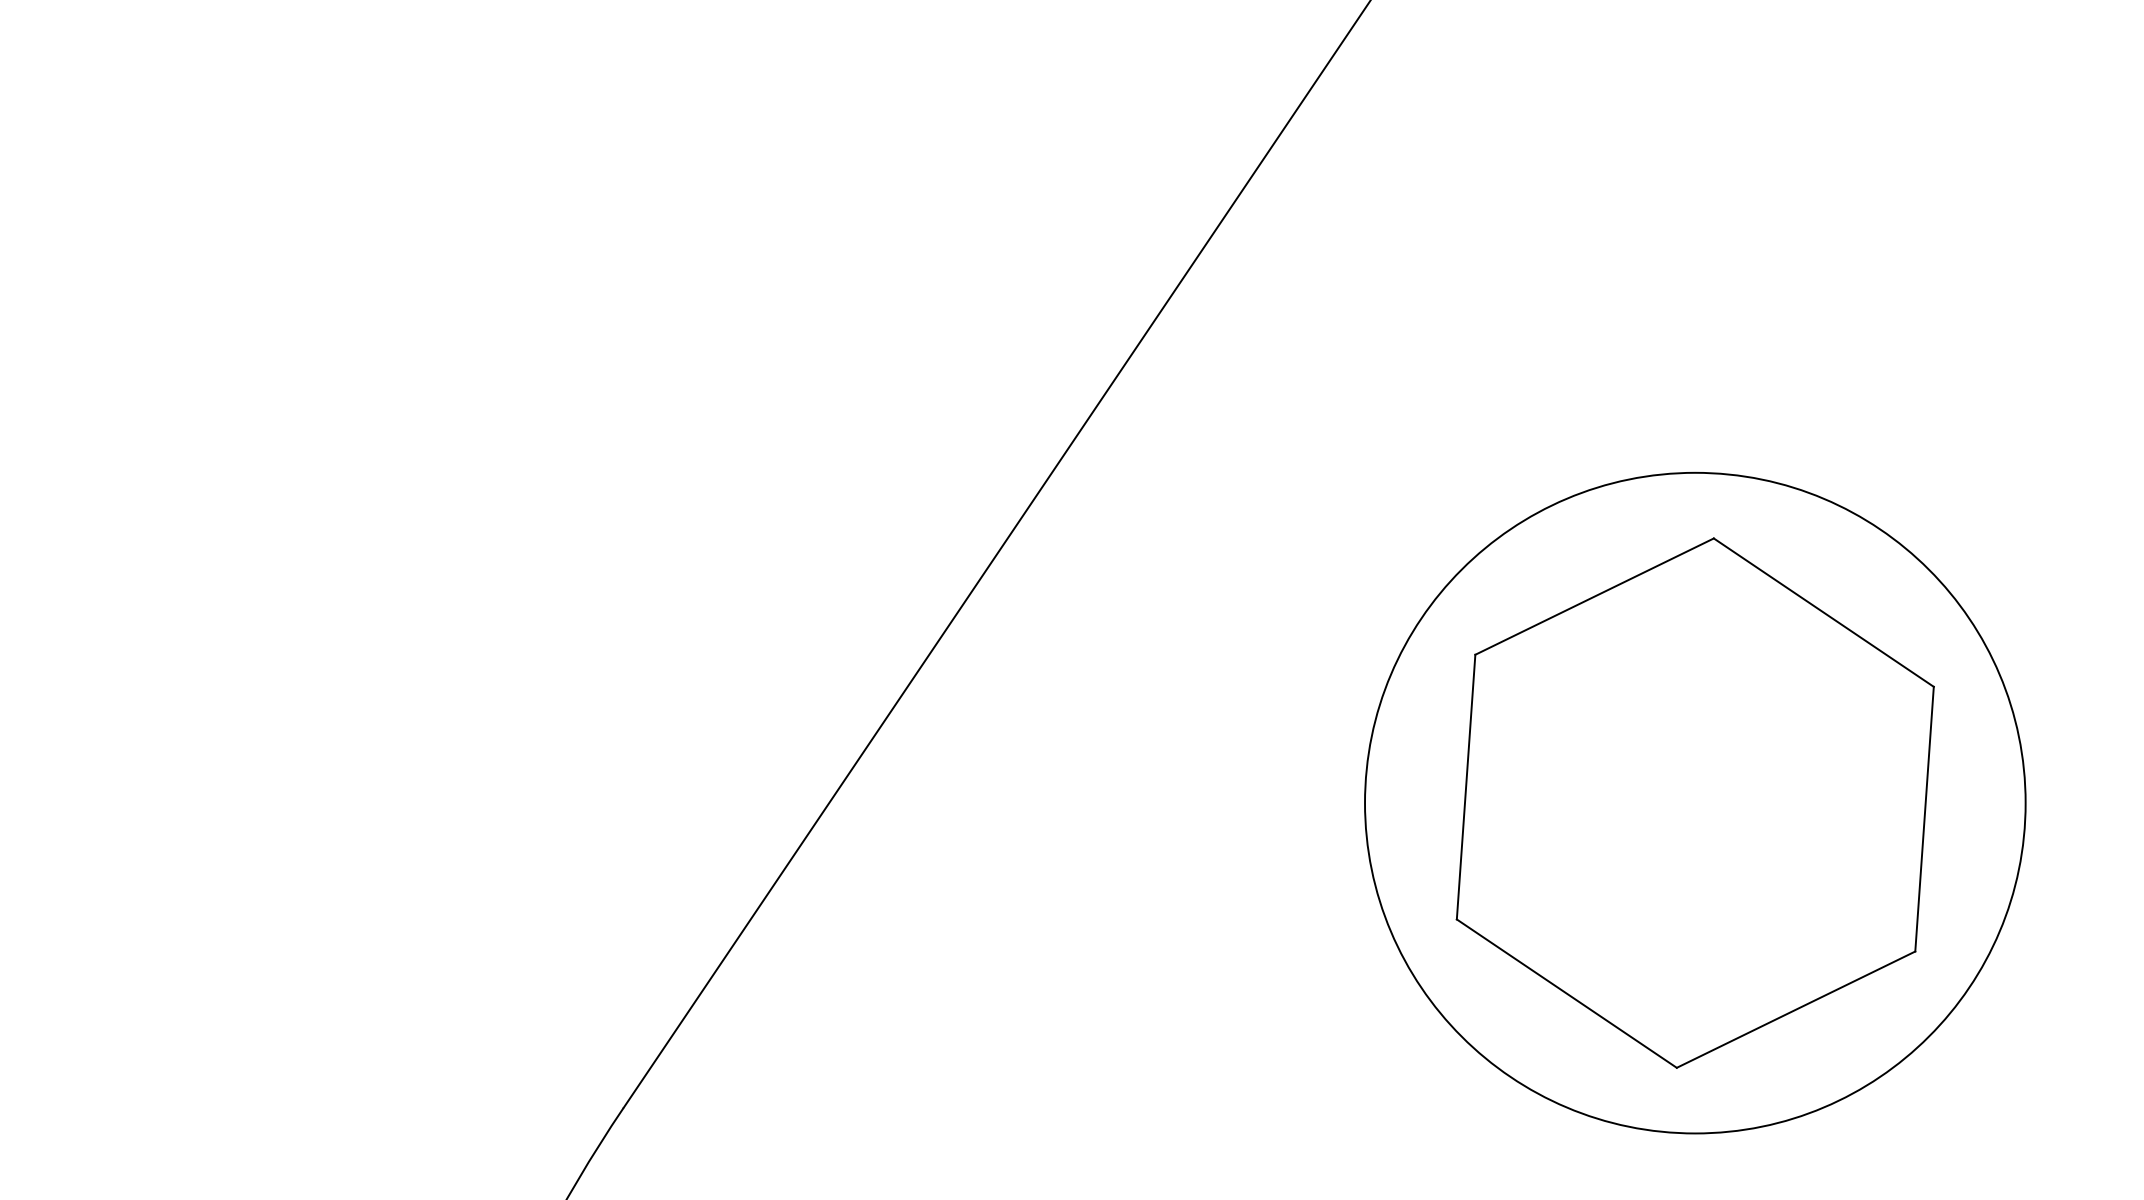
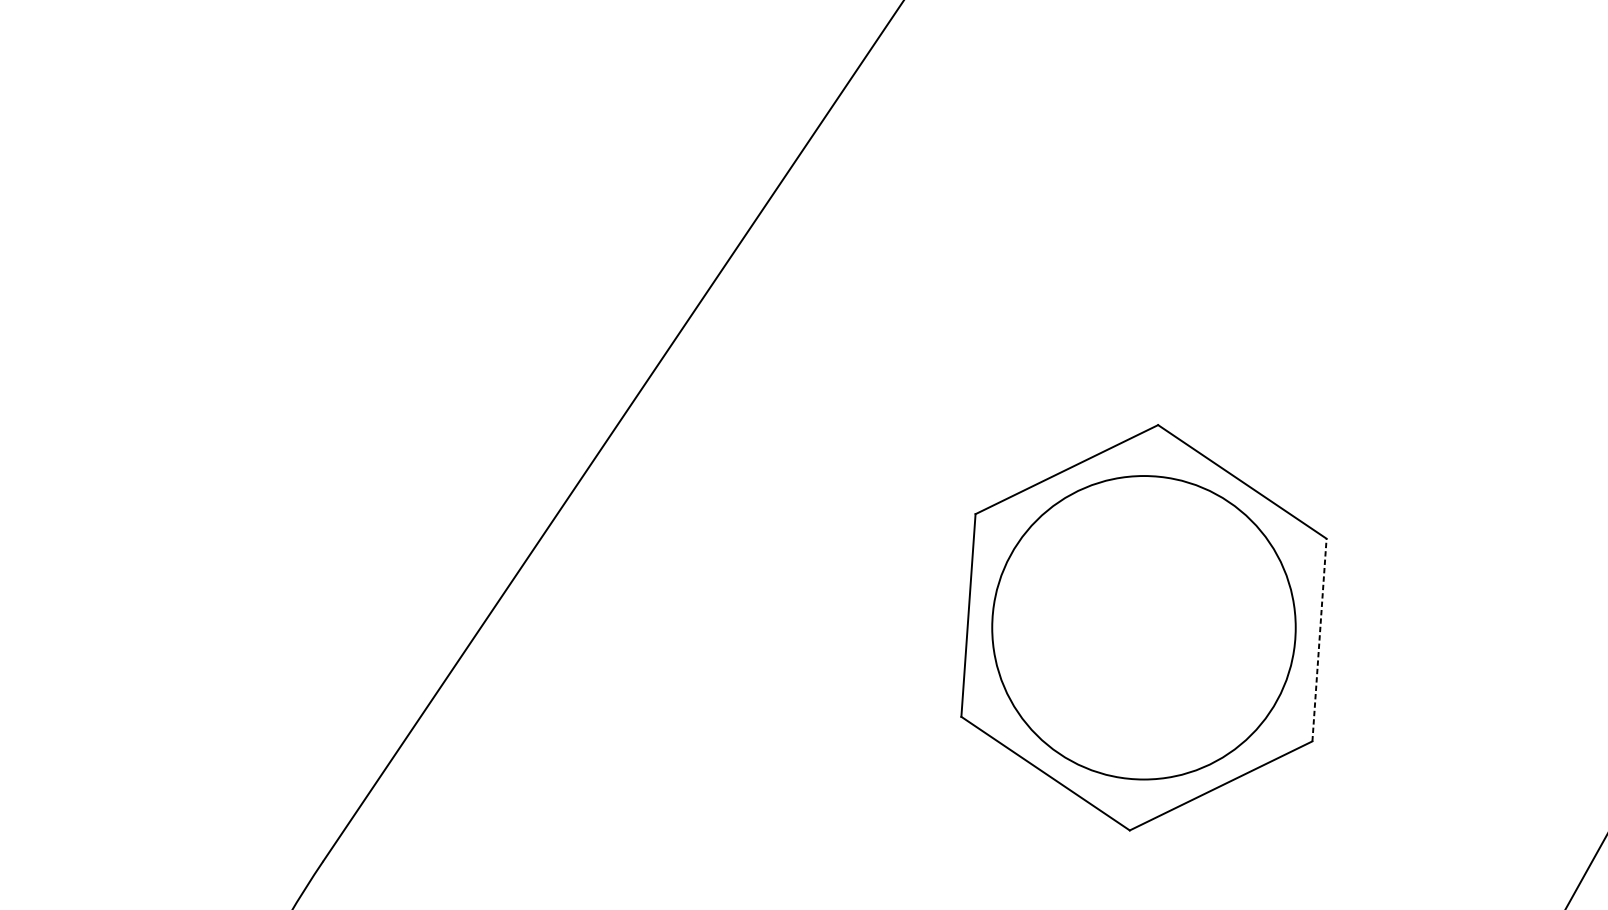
circle: (1695, 802) -> (1144, 627), size x0.6
line: (1924, 819) -> (1319, 640), solid -> dashed

